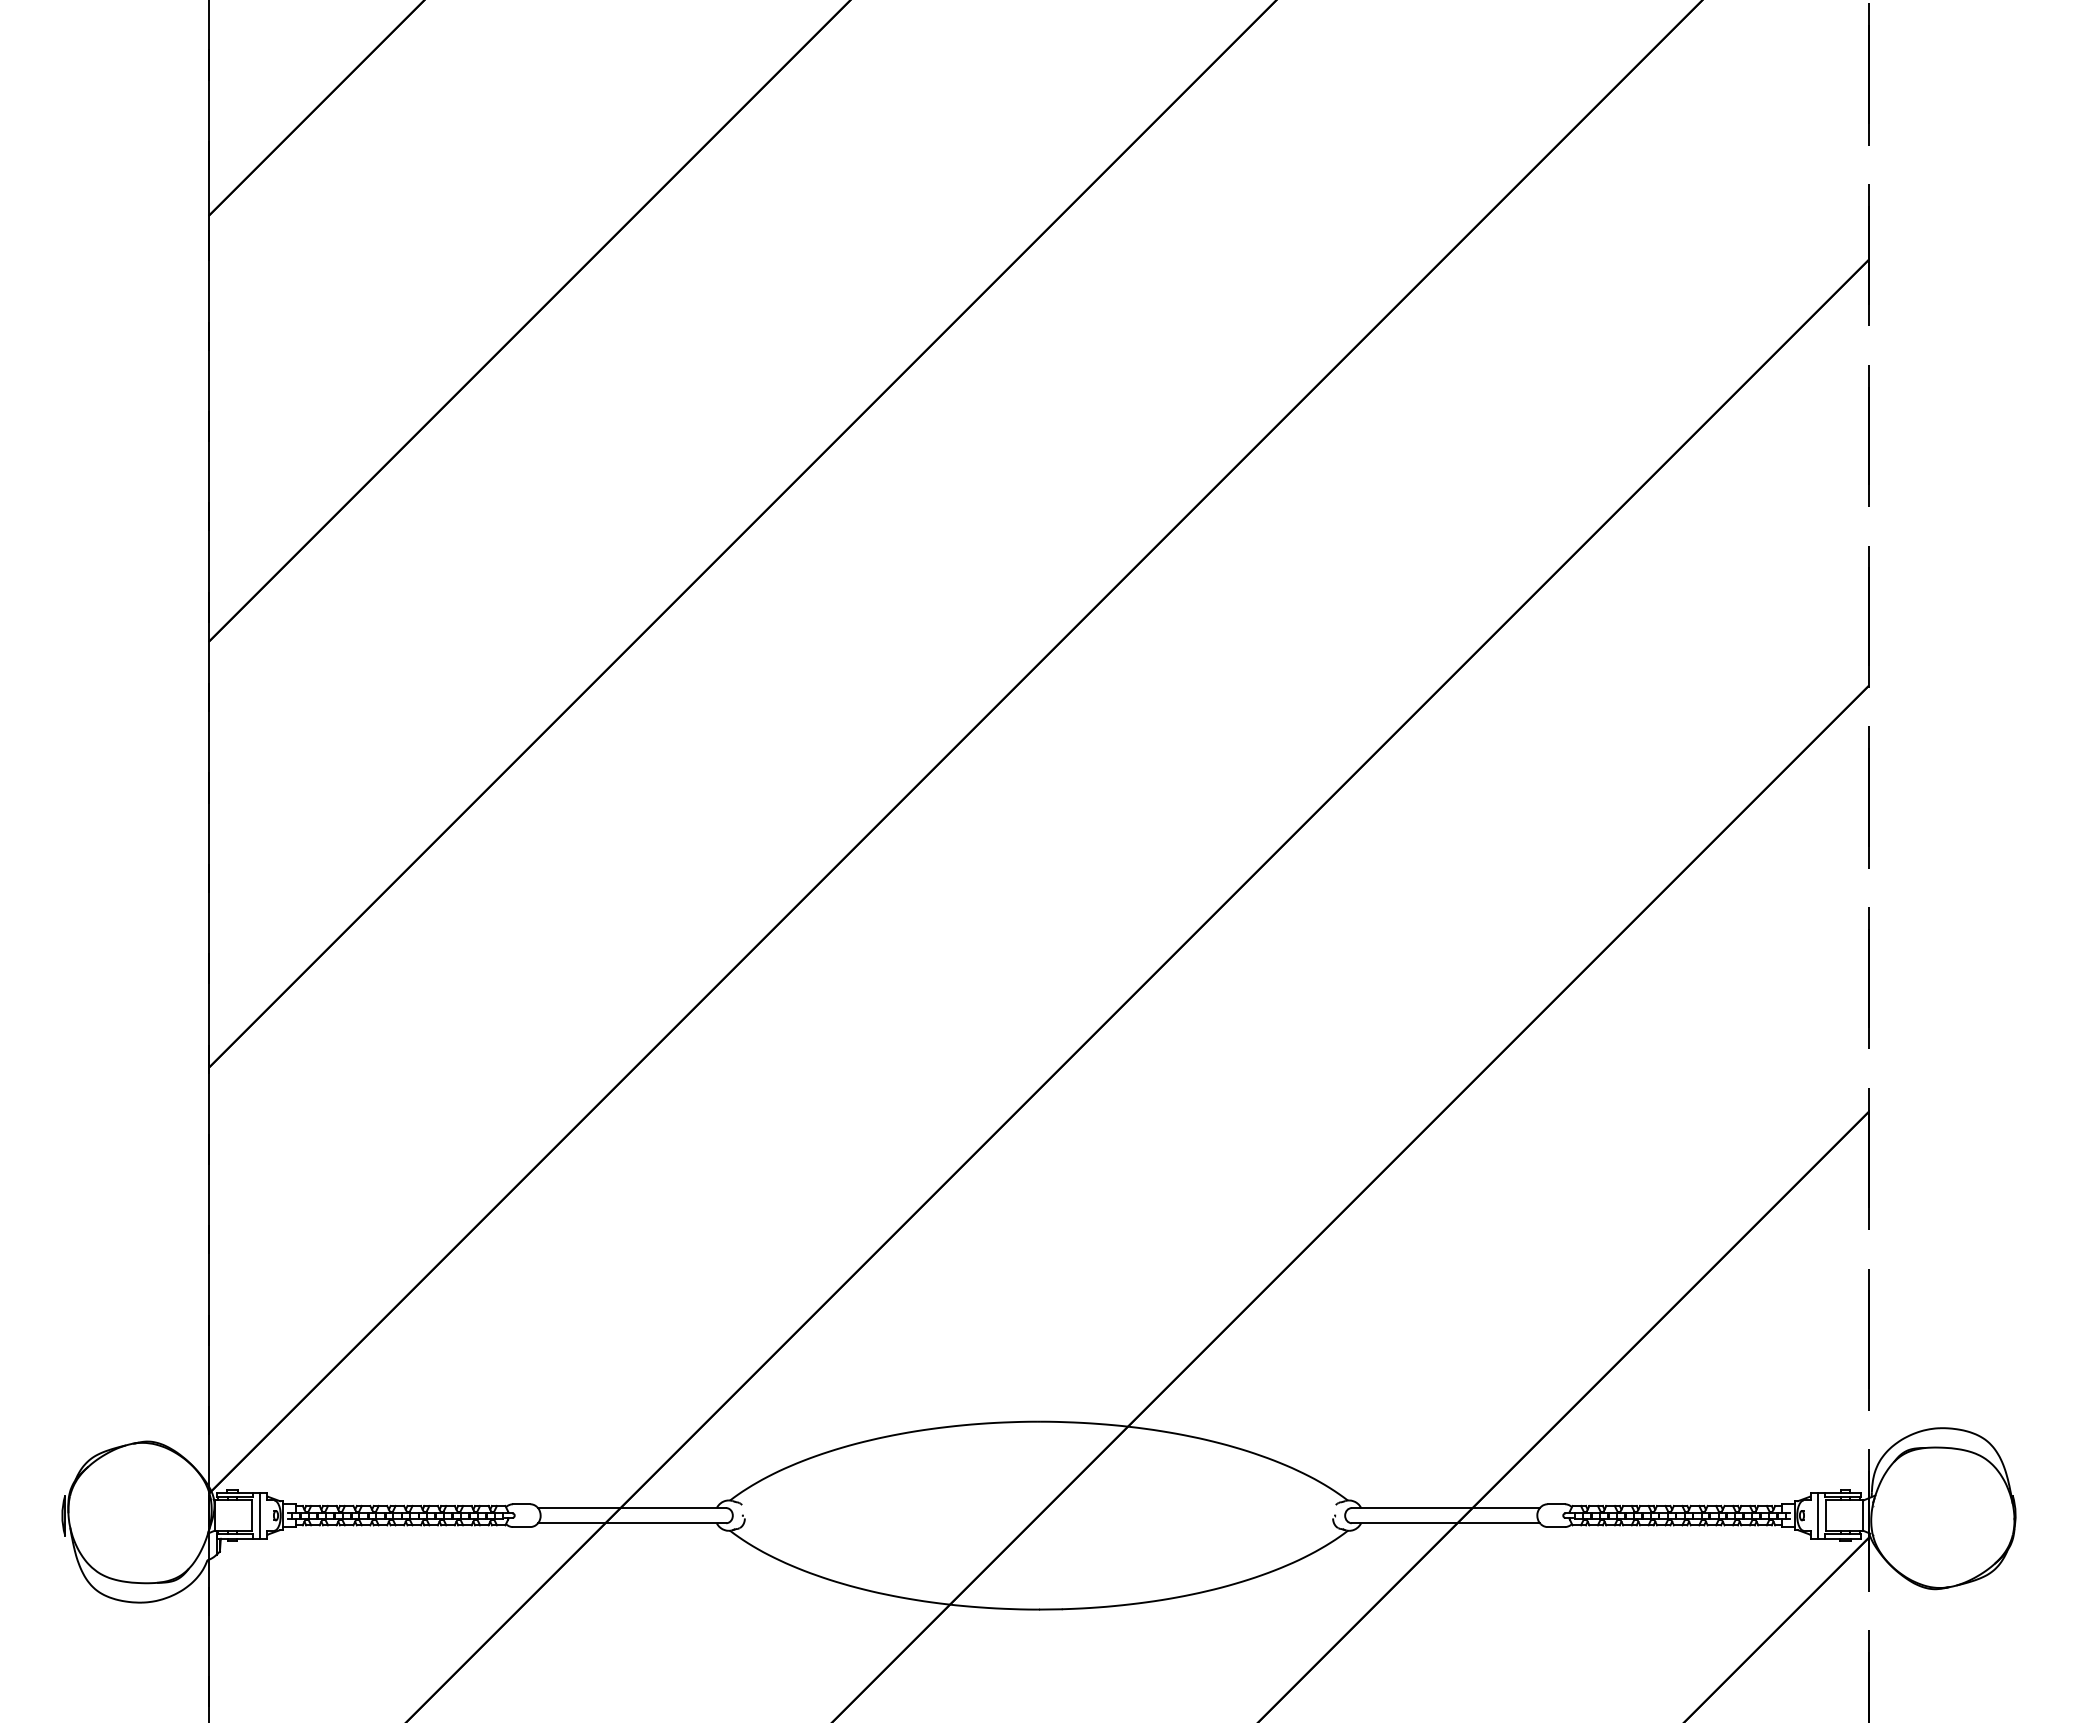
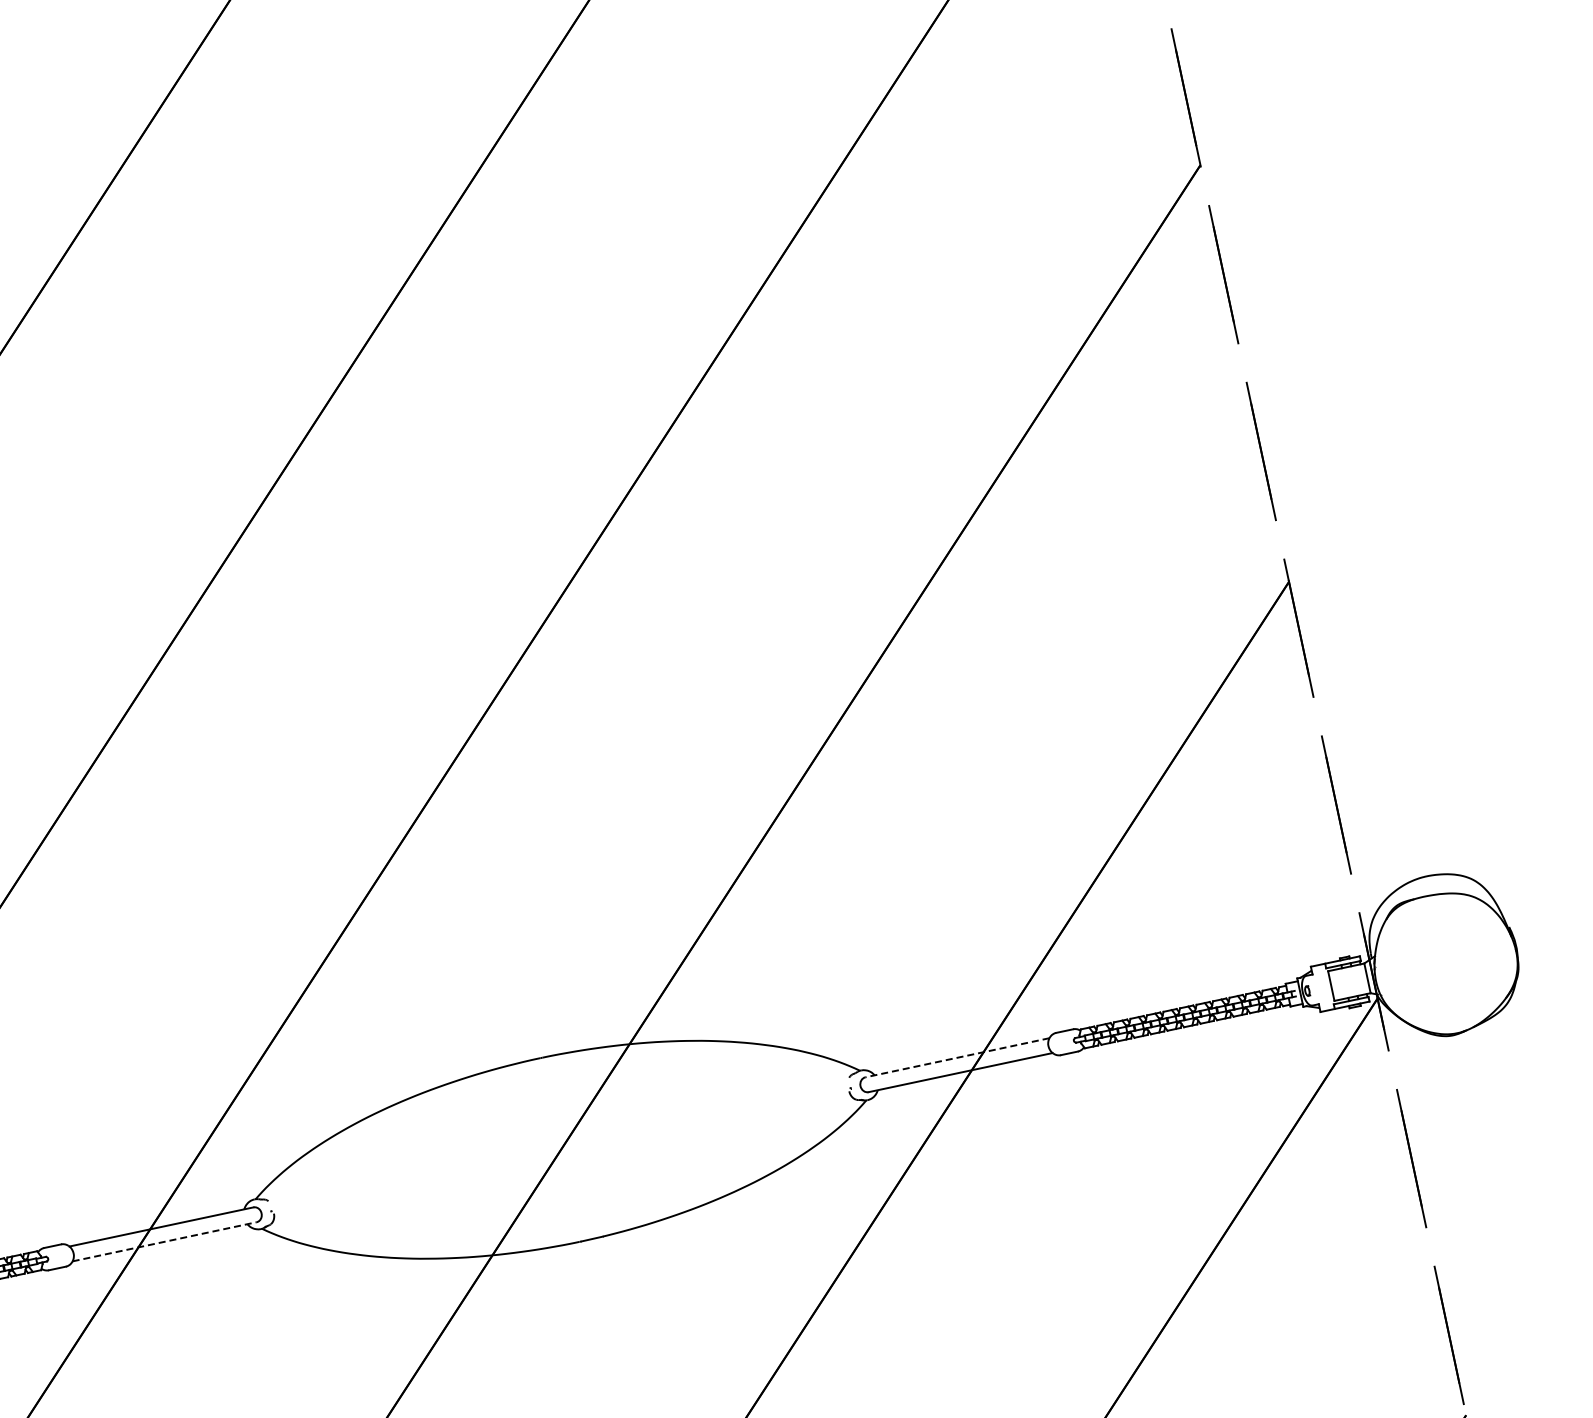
line: (1445, 1508) -> (957, 1058), solid -> dashed
line: (1818, 1515) -> (1323, 987), removed
line: (632, 1523) -> (165, 1241), solid -> dashed

